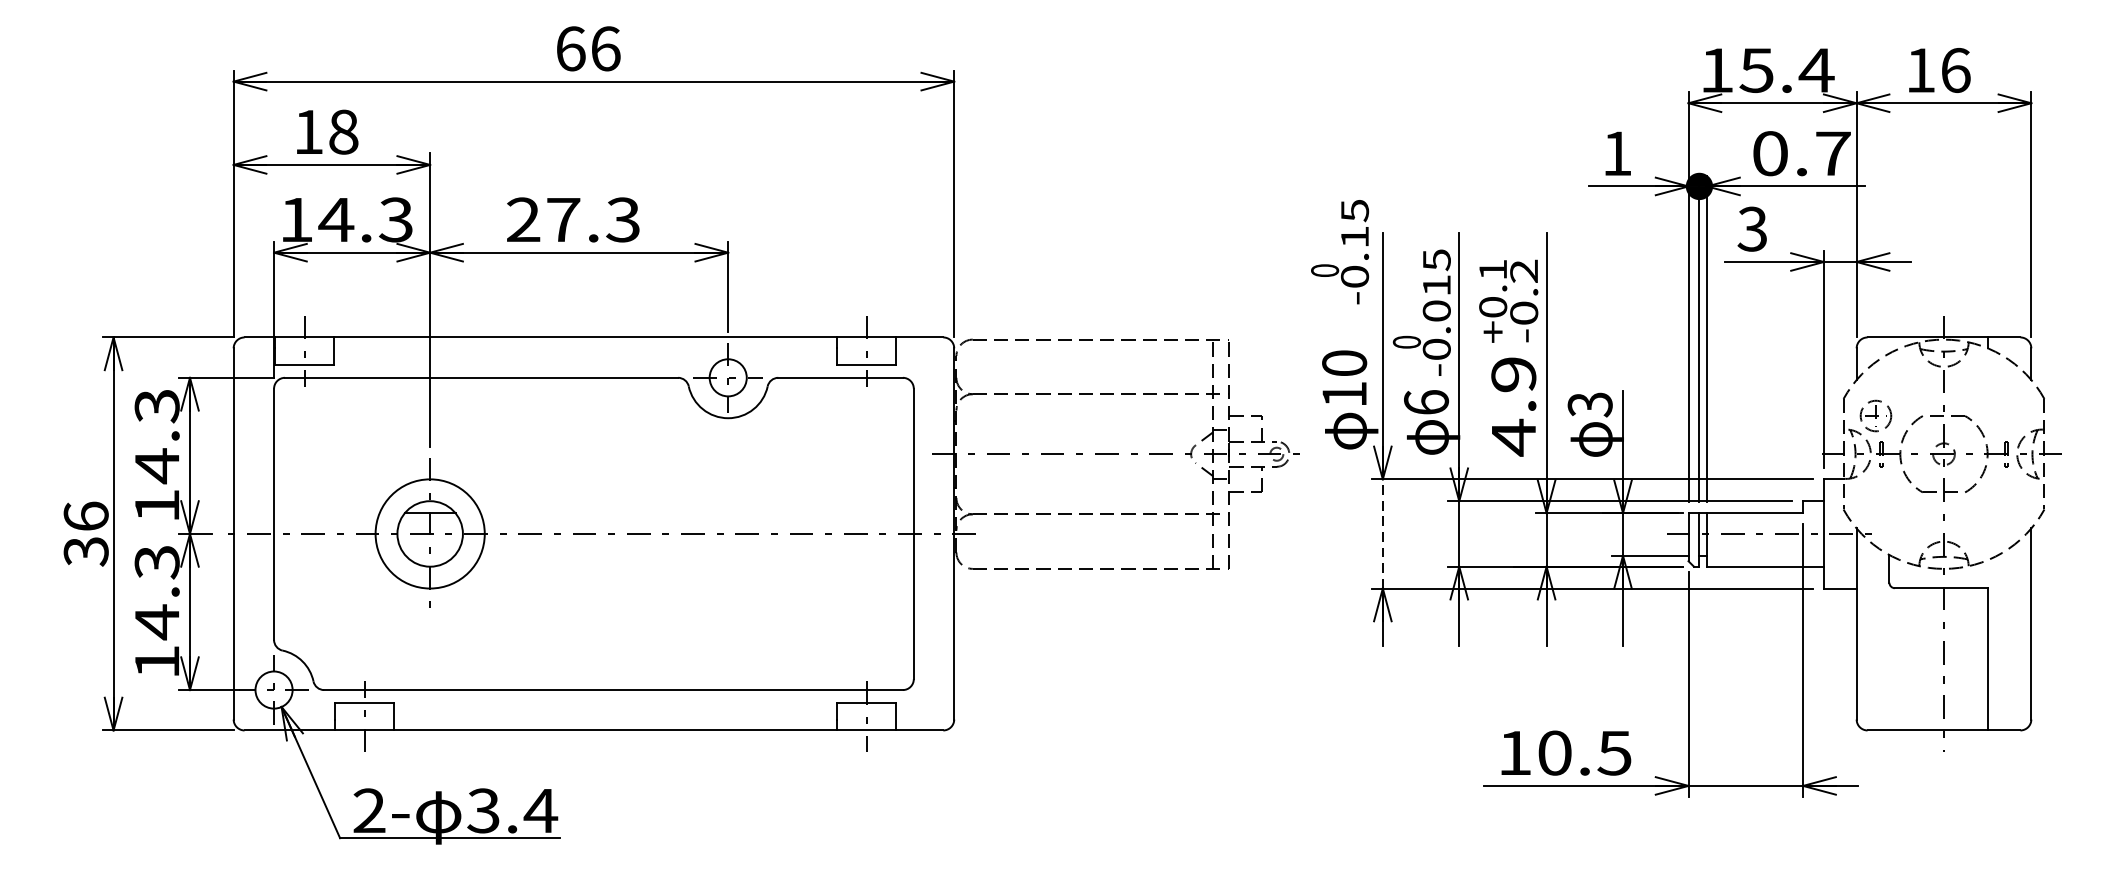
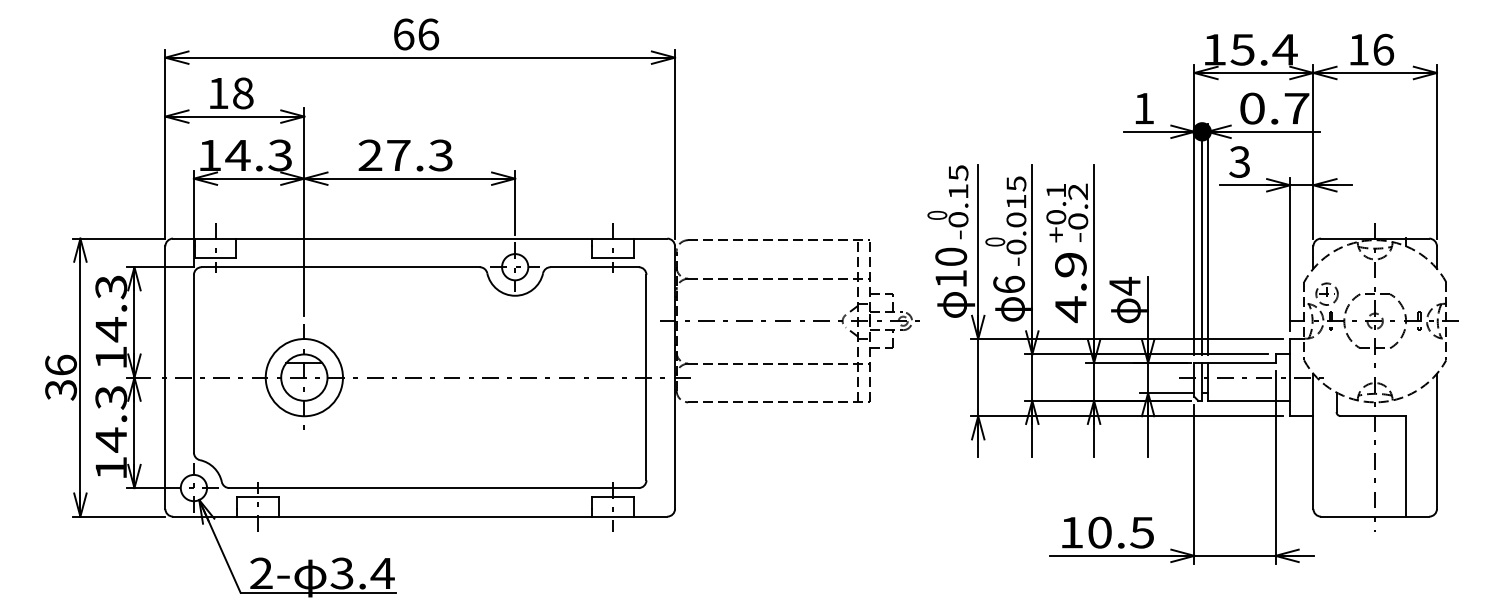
text: (1339, 252) -> (947, 202), moved
text: (1589, 403) -> (1124, 285), 3 -> 4
line: (1383, 533) -> (978, 377), dashed -> solid

